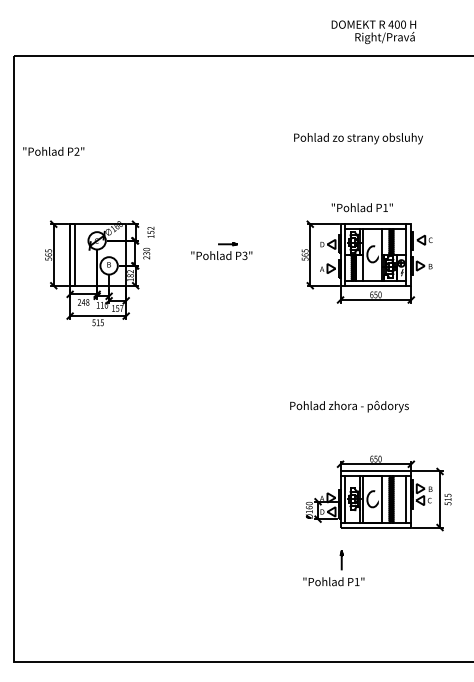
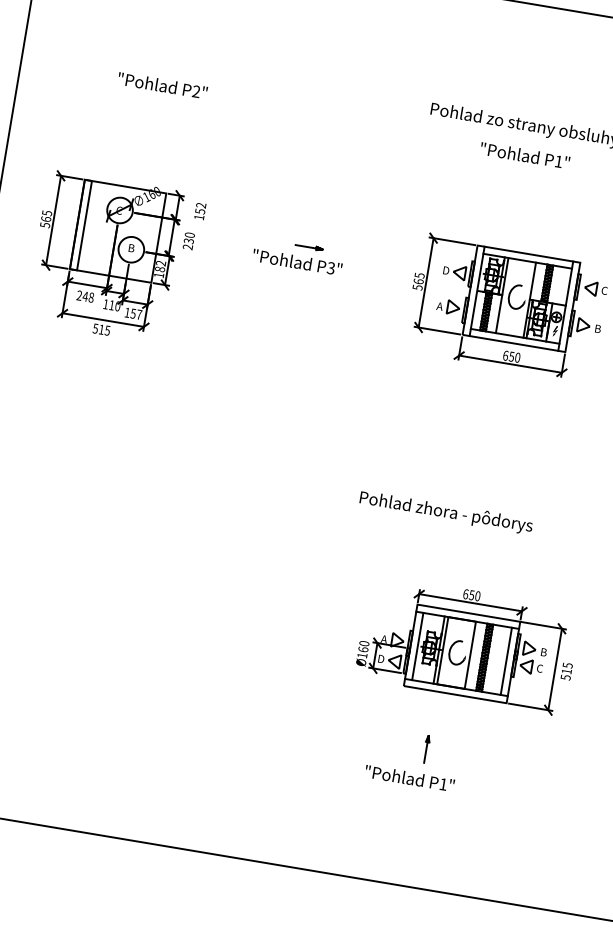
text: (53, 151) -> (162, 85), moved
text: (361, 207) -> (523, 155), moved
part: (340, 568) -> (422, 760), moved

